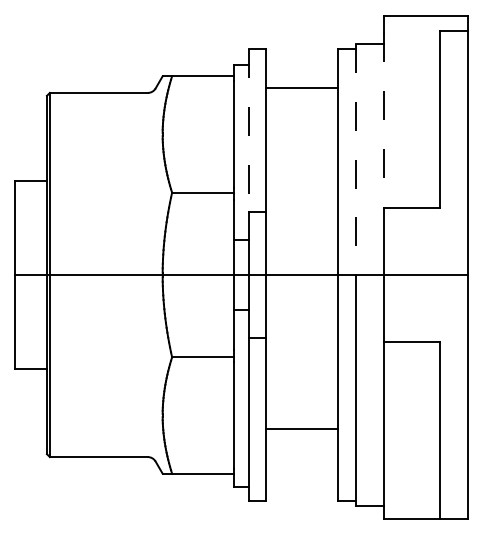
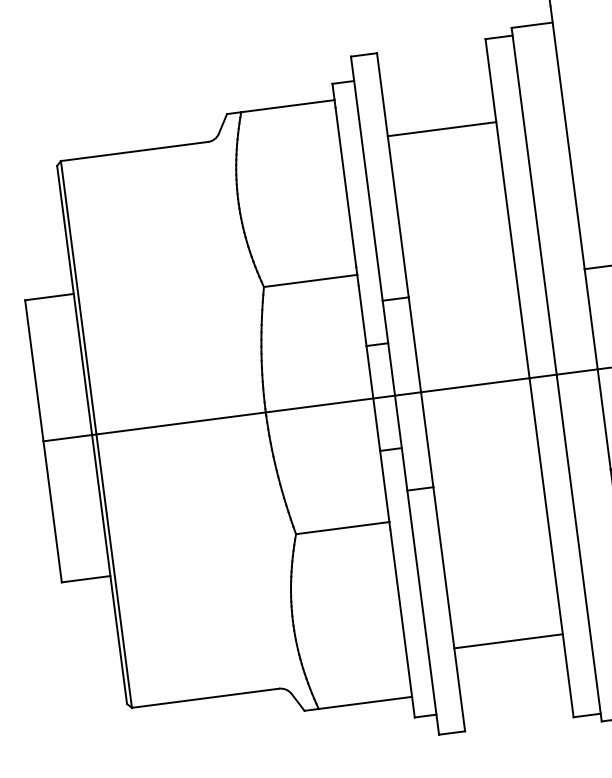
line: (302, 88) -> (442, 129), moved
line: (383, 120) -> (567, 137), dashed -> solid
line: (248, 131) -> (366, 180), dashed -> solid
line: (356, 160) -> (534, 202), dashed -> solid
line: (302, 428) -> (509, 641), moved

